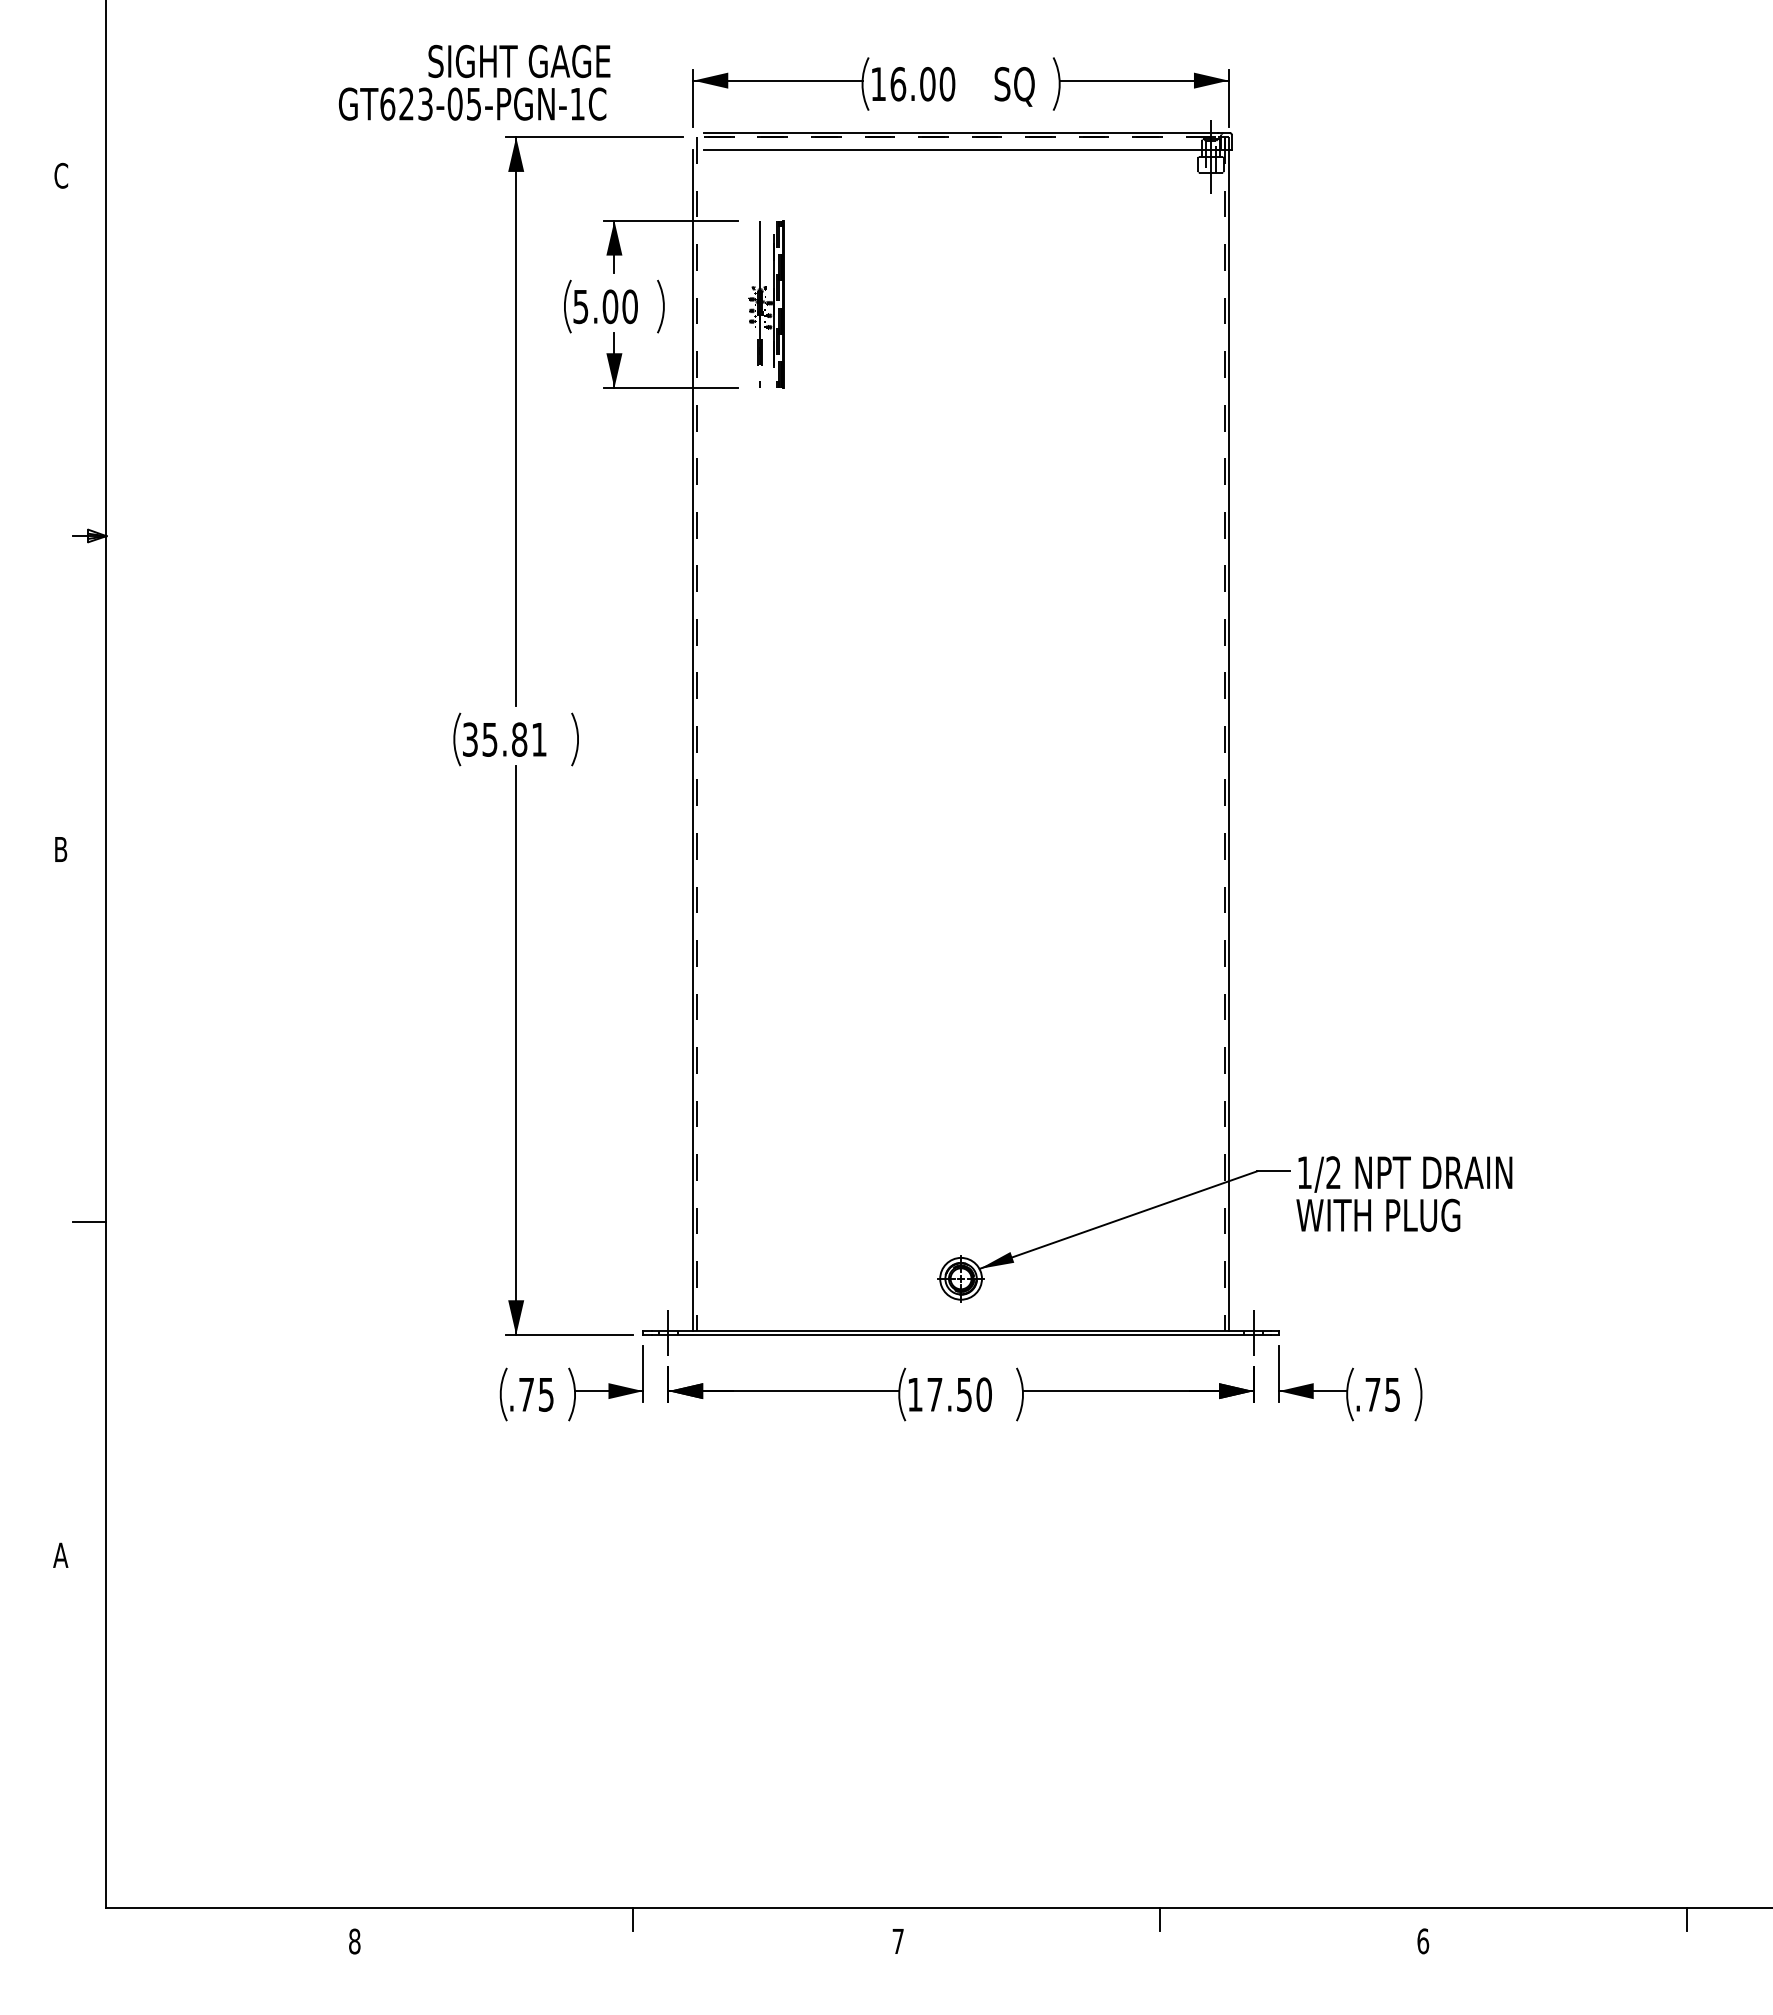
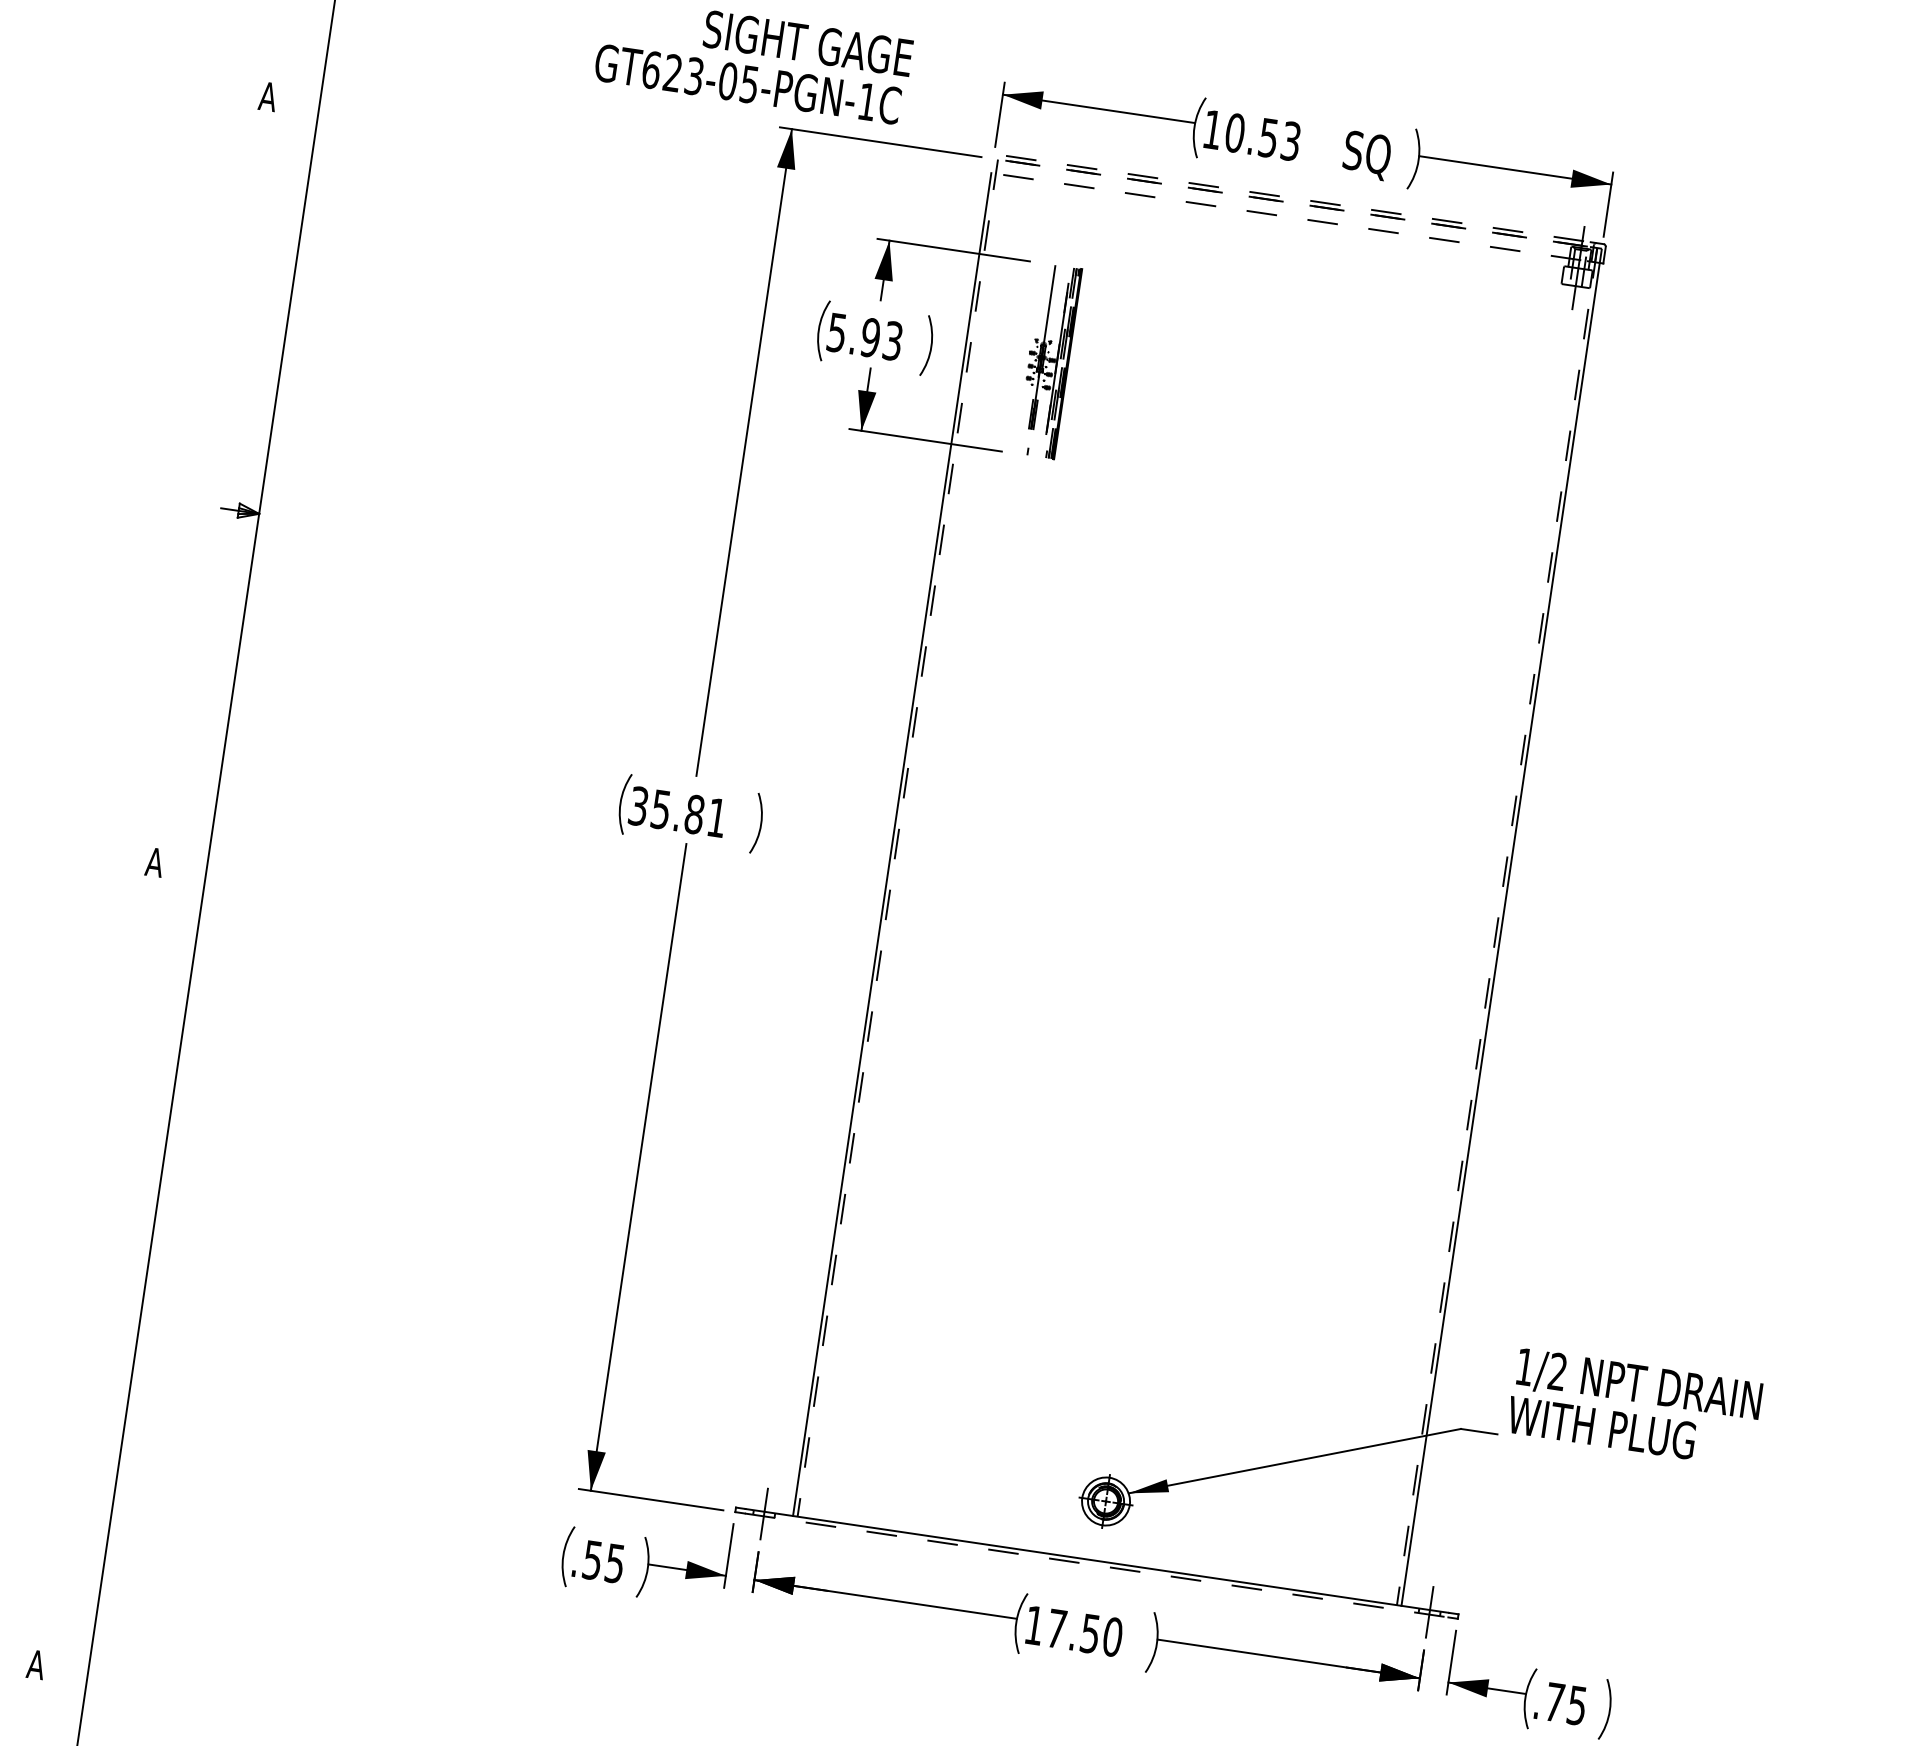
text: (922, 84) -> (1262, 137), 16.00 -> 10.53
line: (961, 132) -> (1298, 198), solid -> dashed
line: (961, 149) -> (1296, 217), solid -> dashed
text: (60, 175) -> (267, 96), C -> A
text: (619, 306) -> (880, 338), 5.00 -> 5.93
text: (60, 849) -> (154, 862), B -> A
text: (1404, 1193) -> (1634, 1407), moved
line: (89, 1222) -> (124, 1291), removed
line: (961, 1335) -> (1096, 1566), solid -> dashed
text: (526, 1394) -> (592, 1560), .75 -> .55

